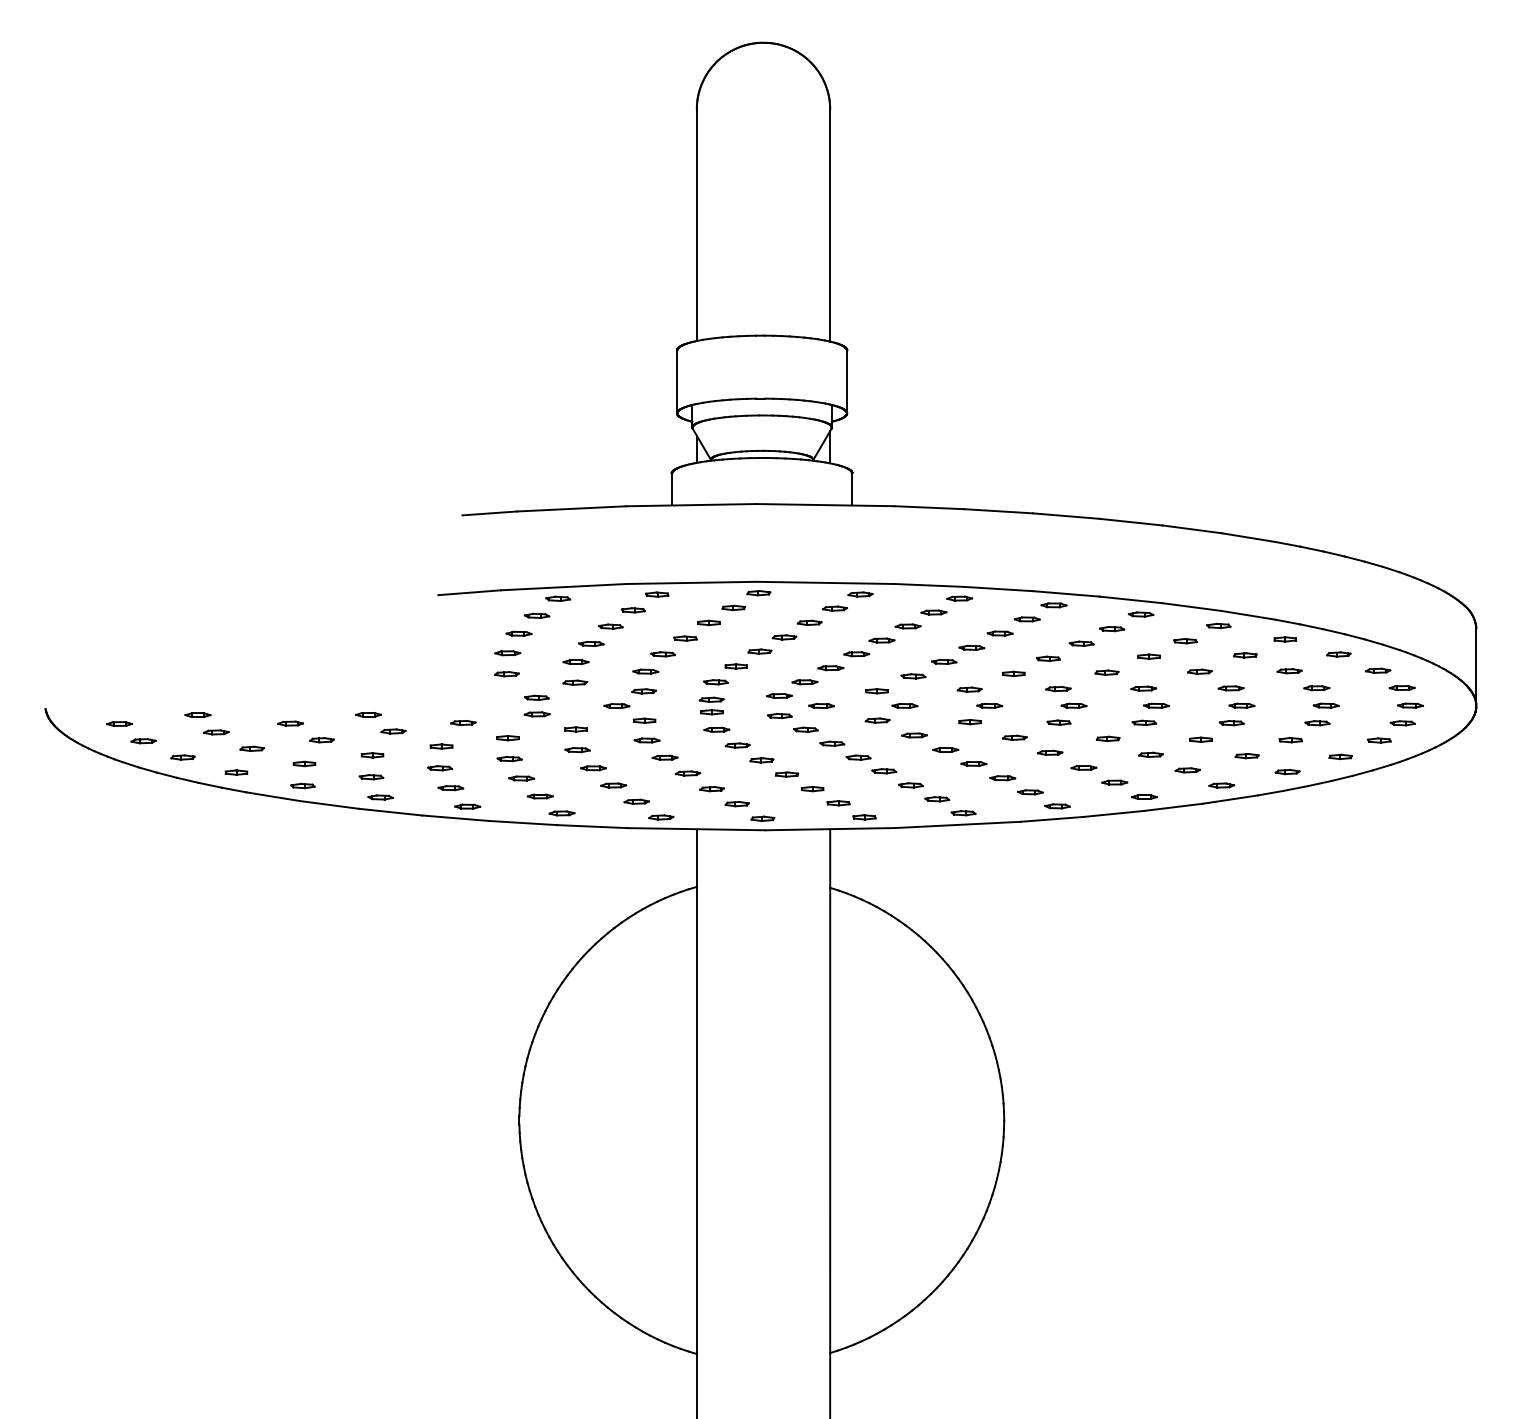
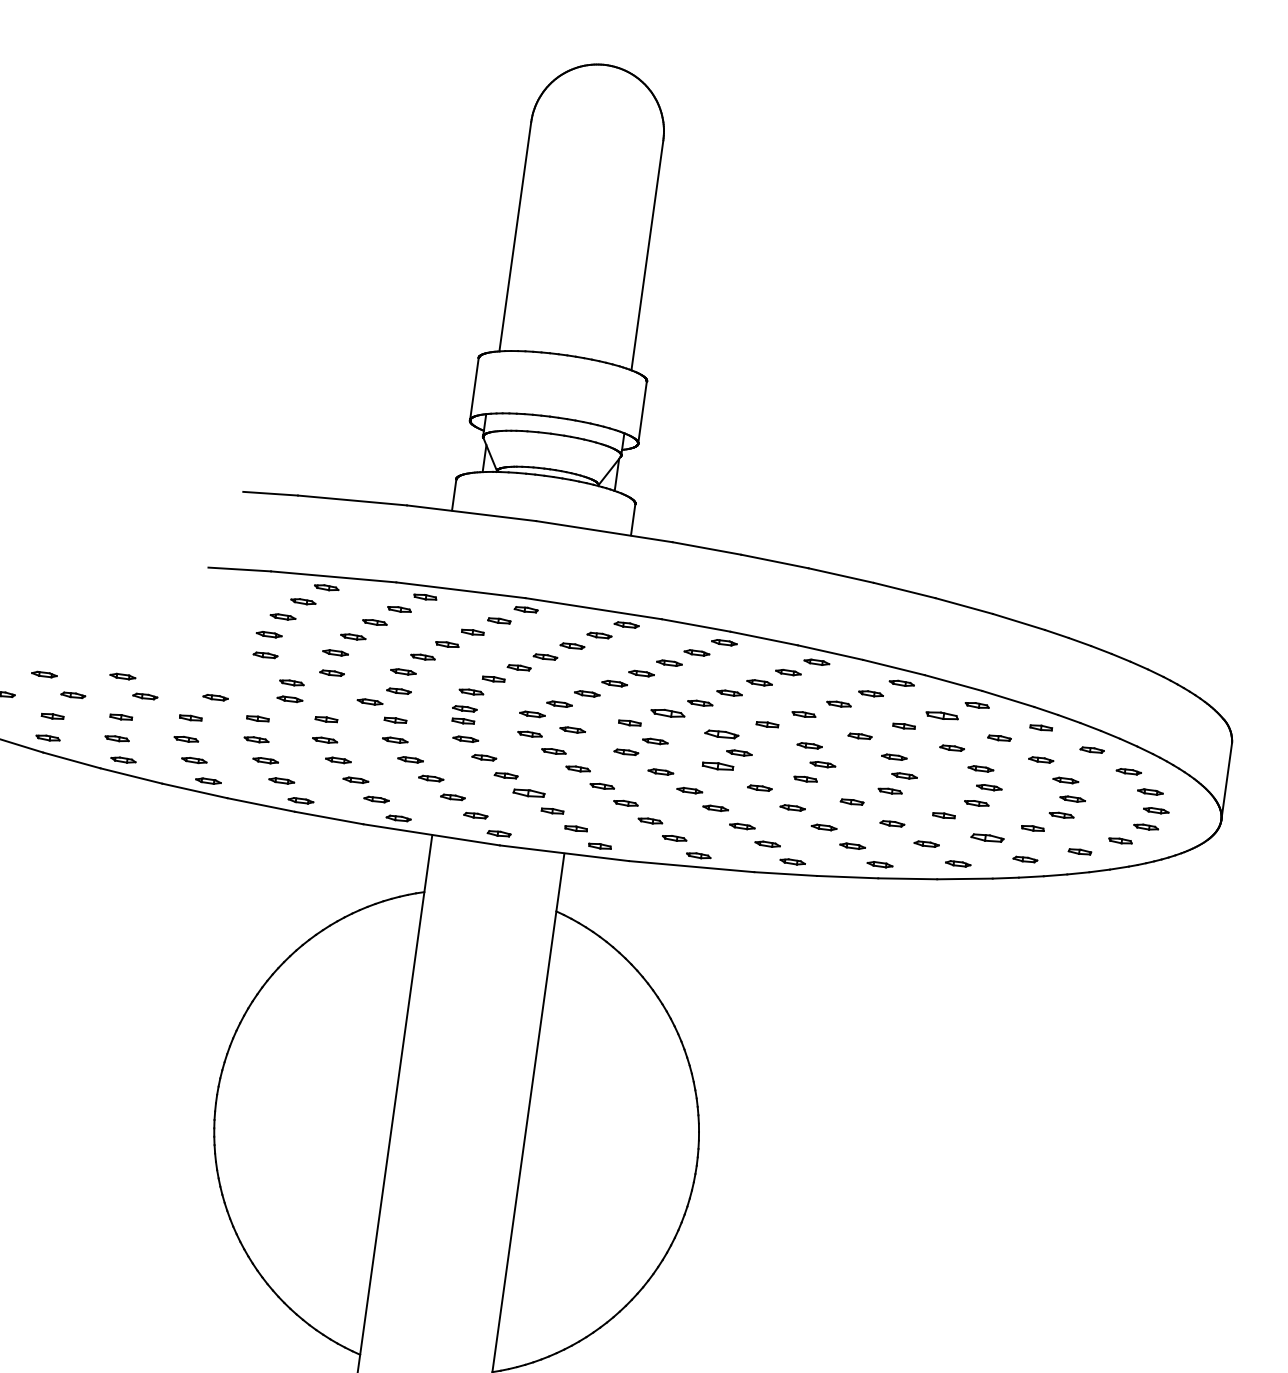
part: (1185, 641) -> (942, 716), size x1.4
part: (913, 676) -> (667, 713), size x1.4
part: (969, 689) -> (721, 734), size x1.4
part: (969, 722) -> (717, 766), size x1.4
part: (1246, 756) -> (986, 838), size x1.4
part: (786, 774) -> (528, 793), size x1.4

